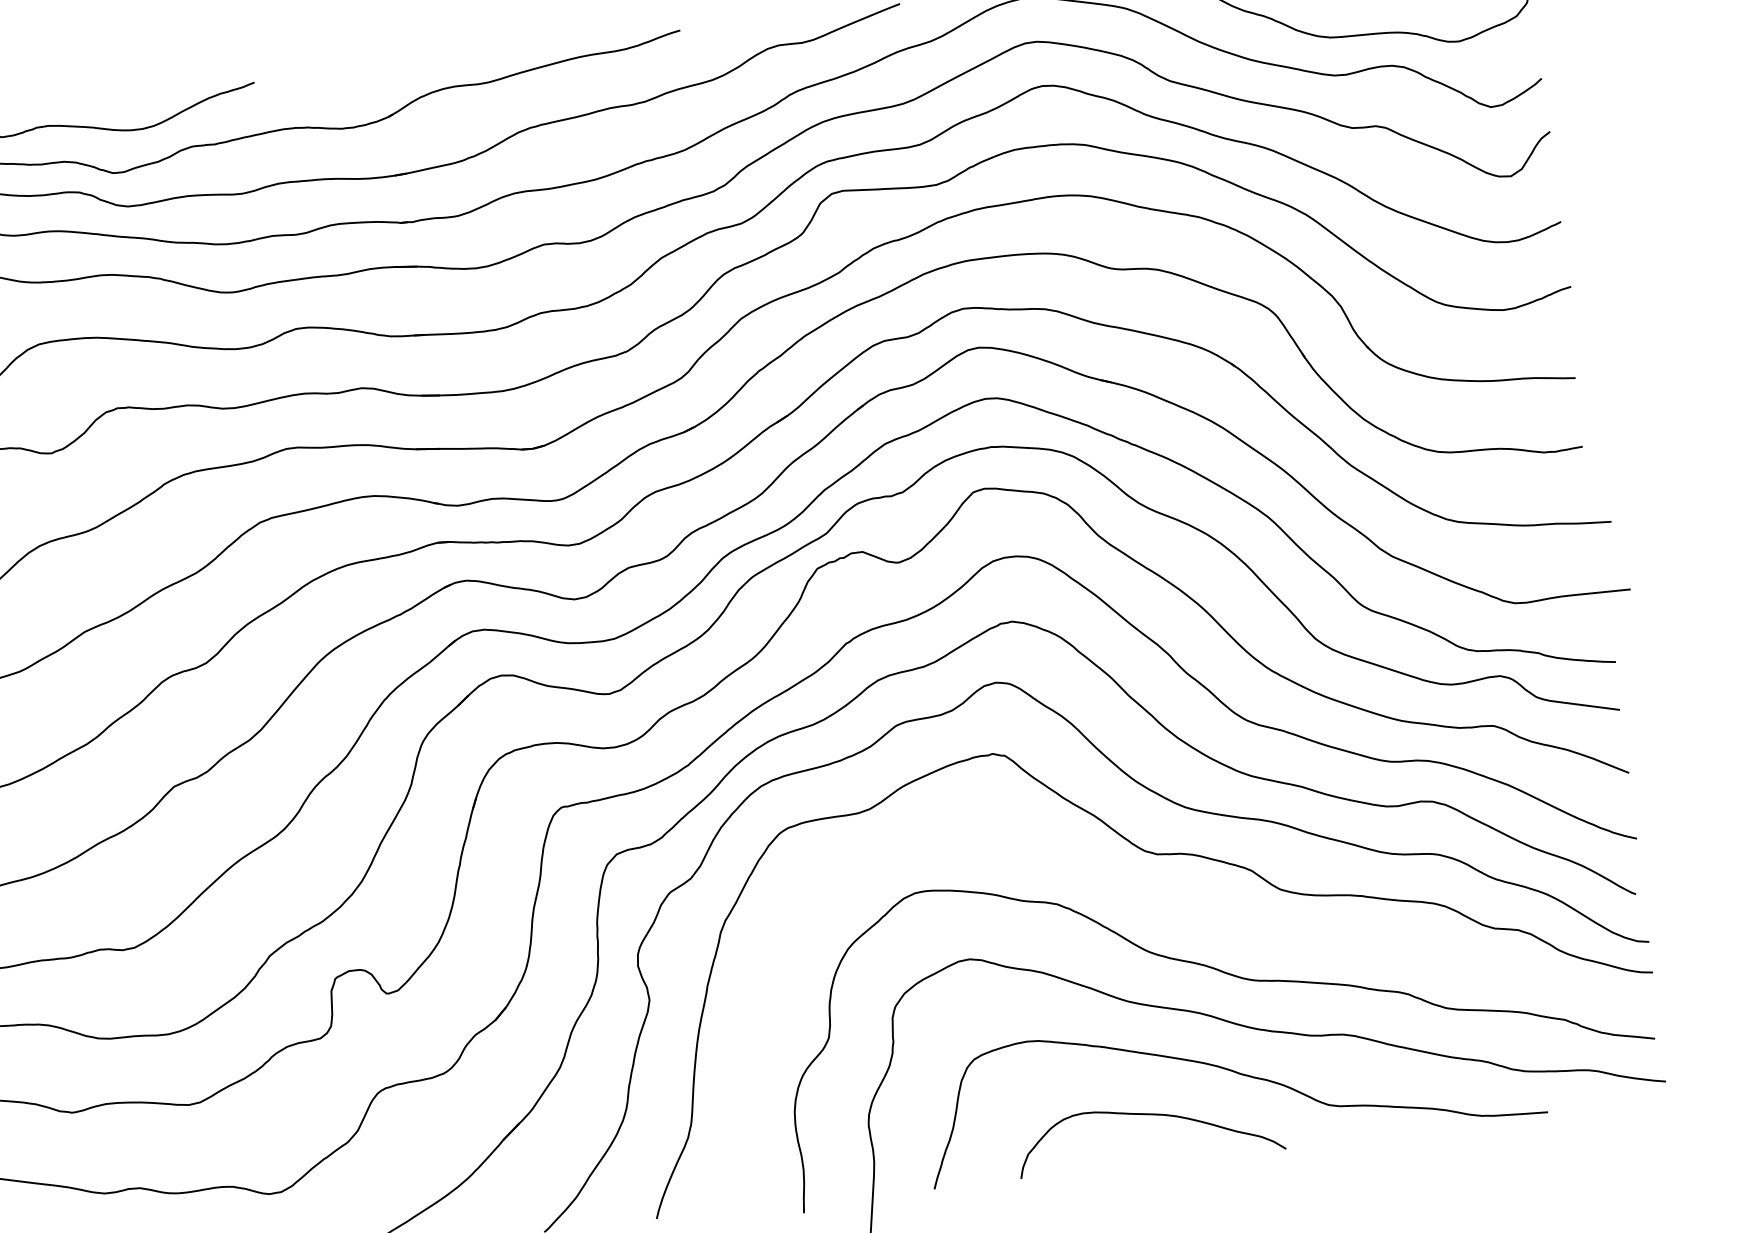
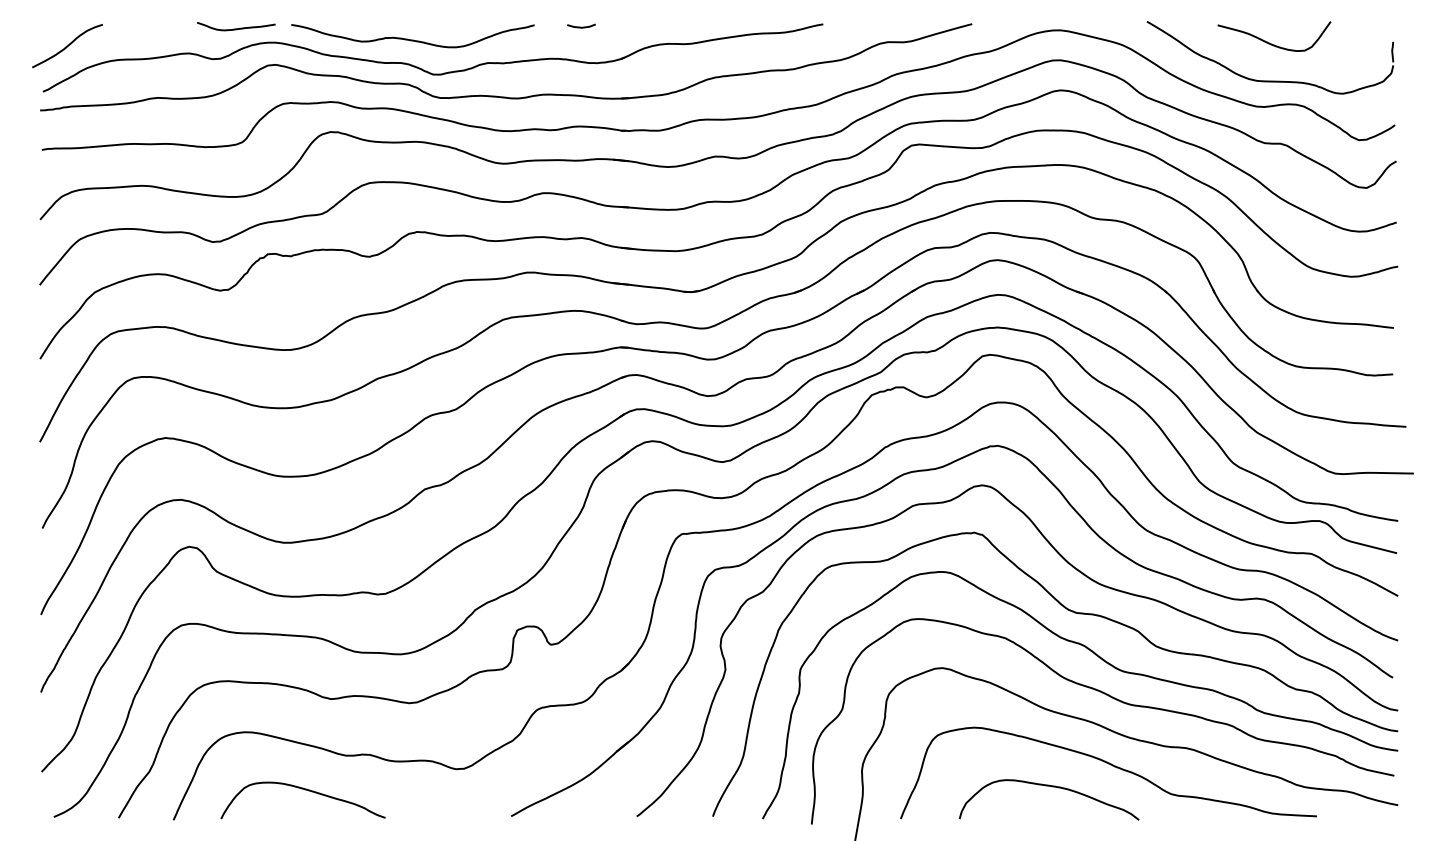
curve: (323, 76) -> (581, 26), added
curve: (1205, 921) -> (1103, 661), added

